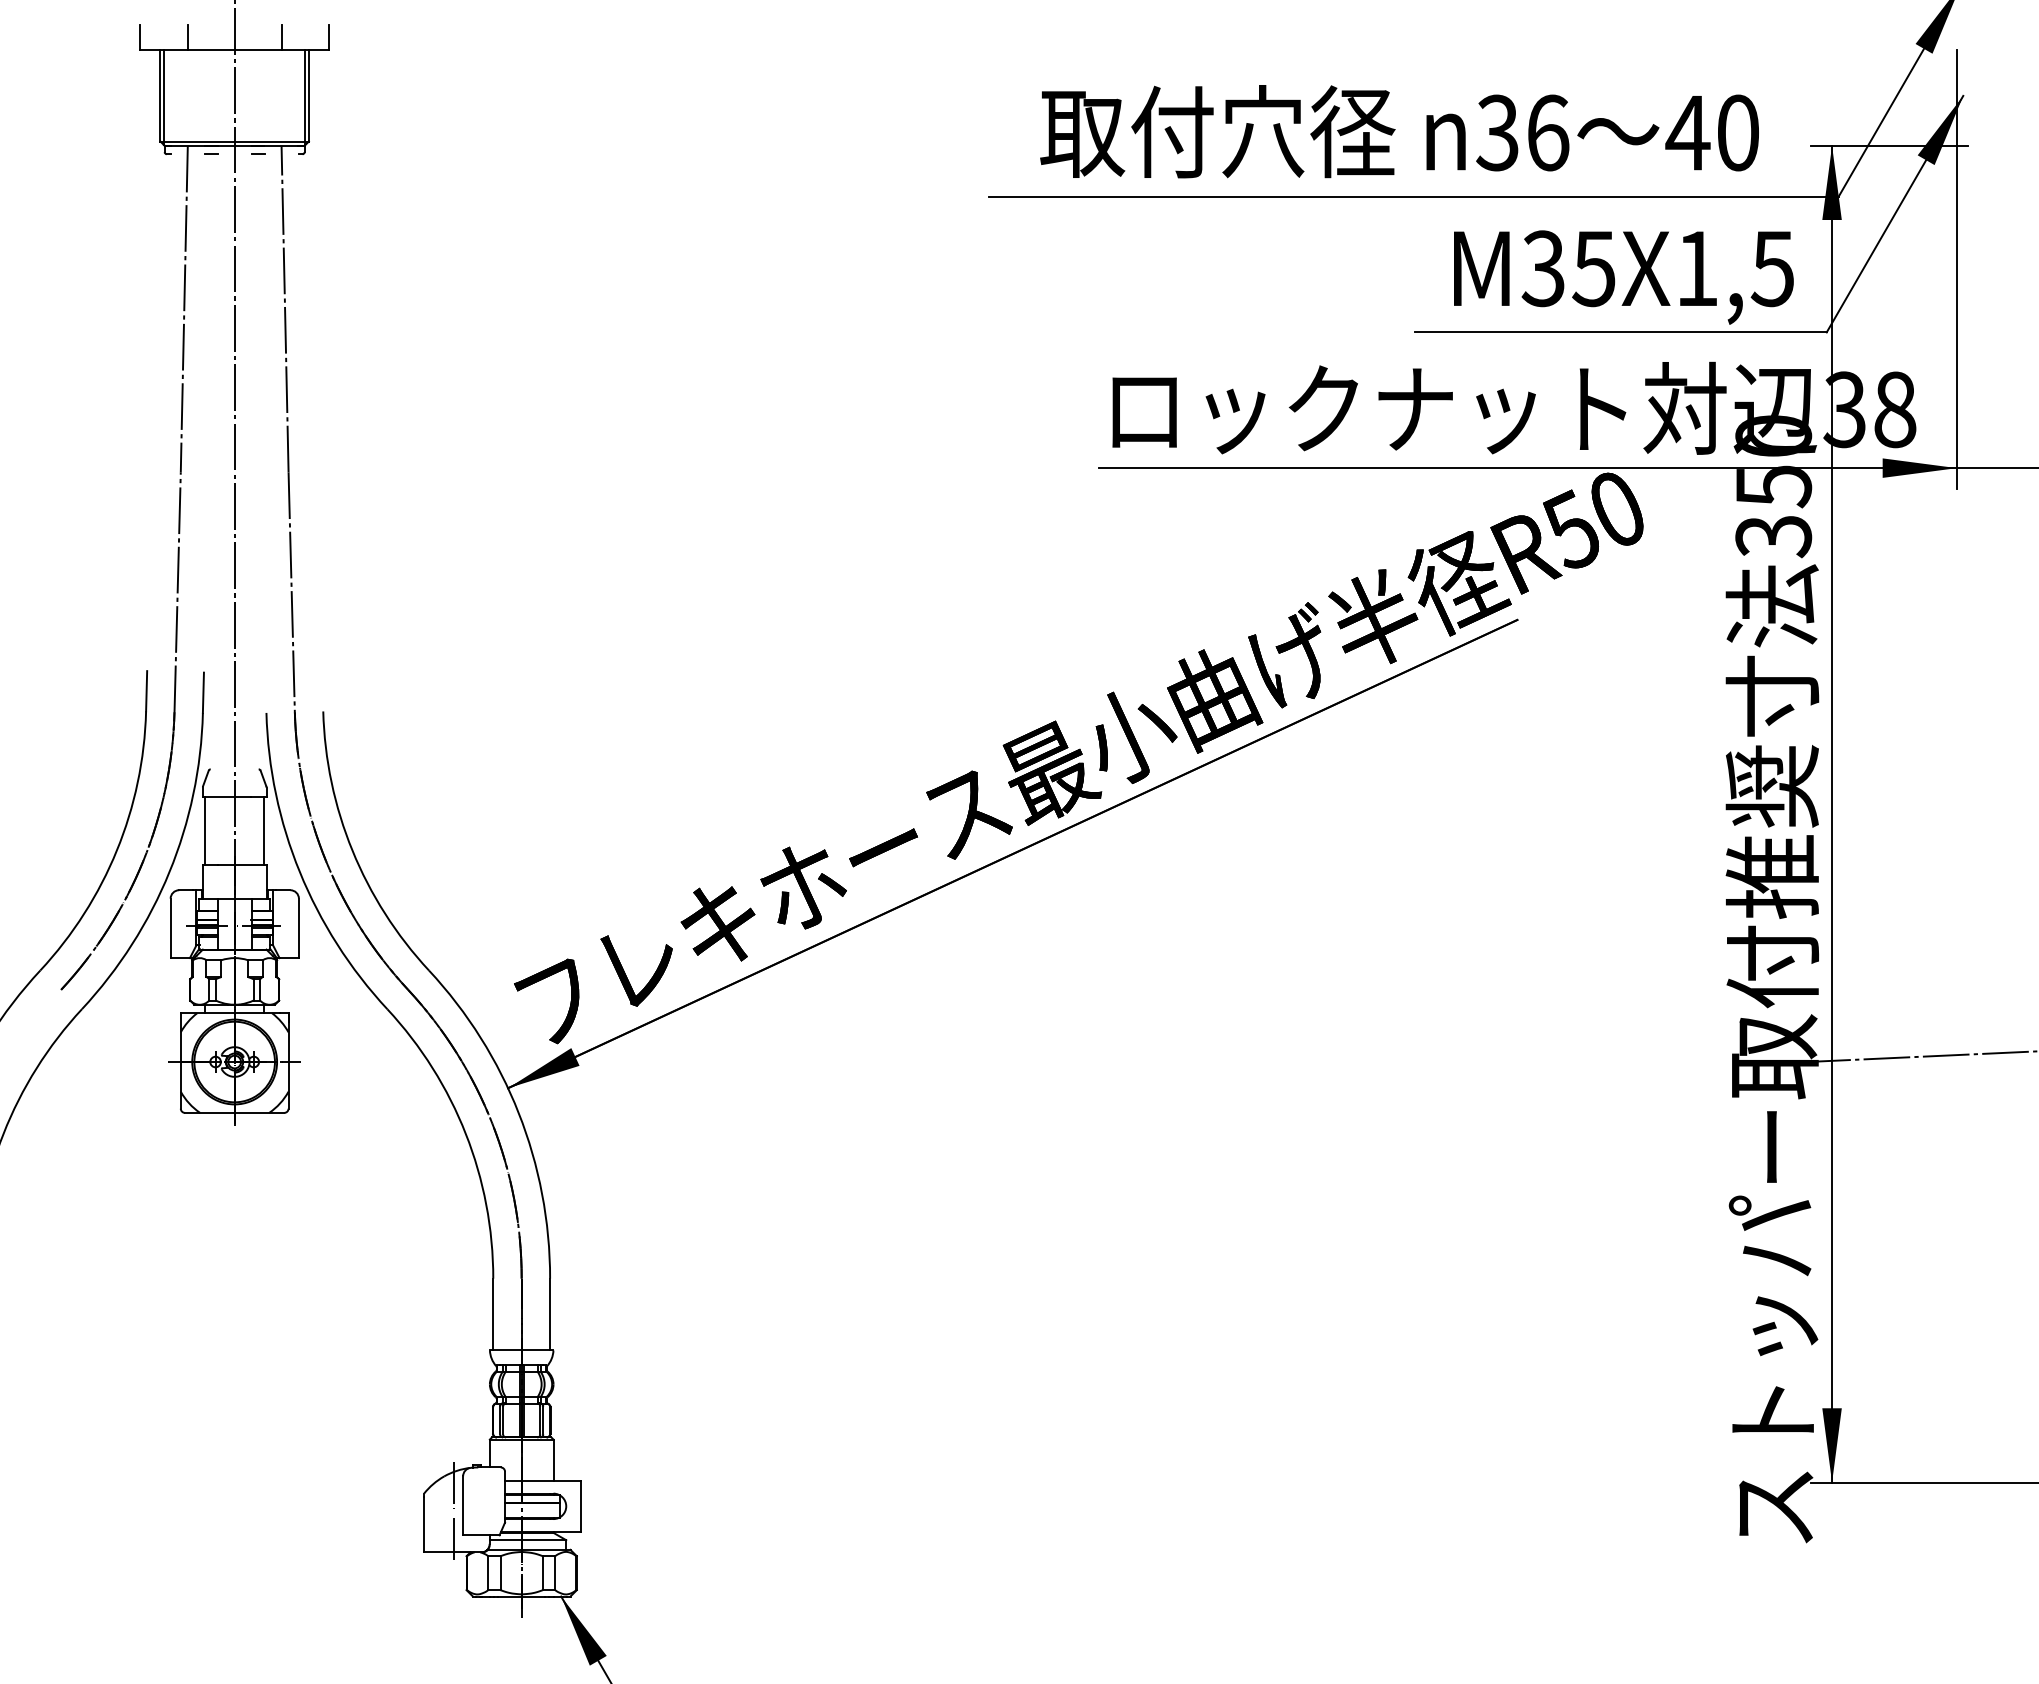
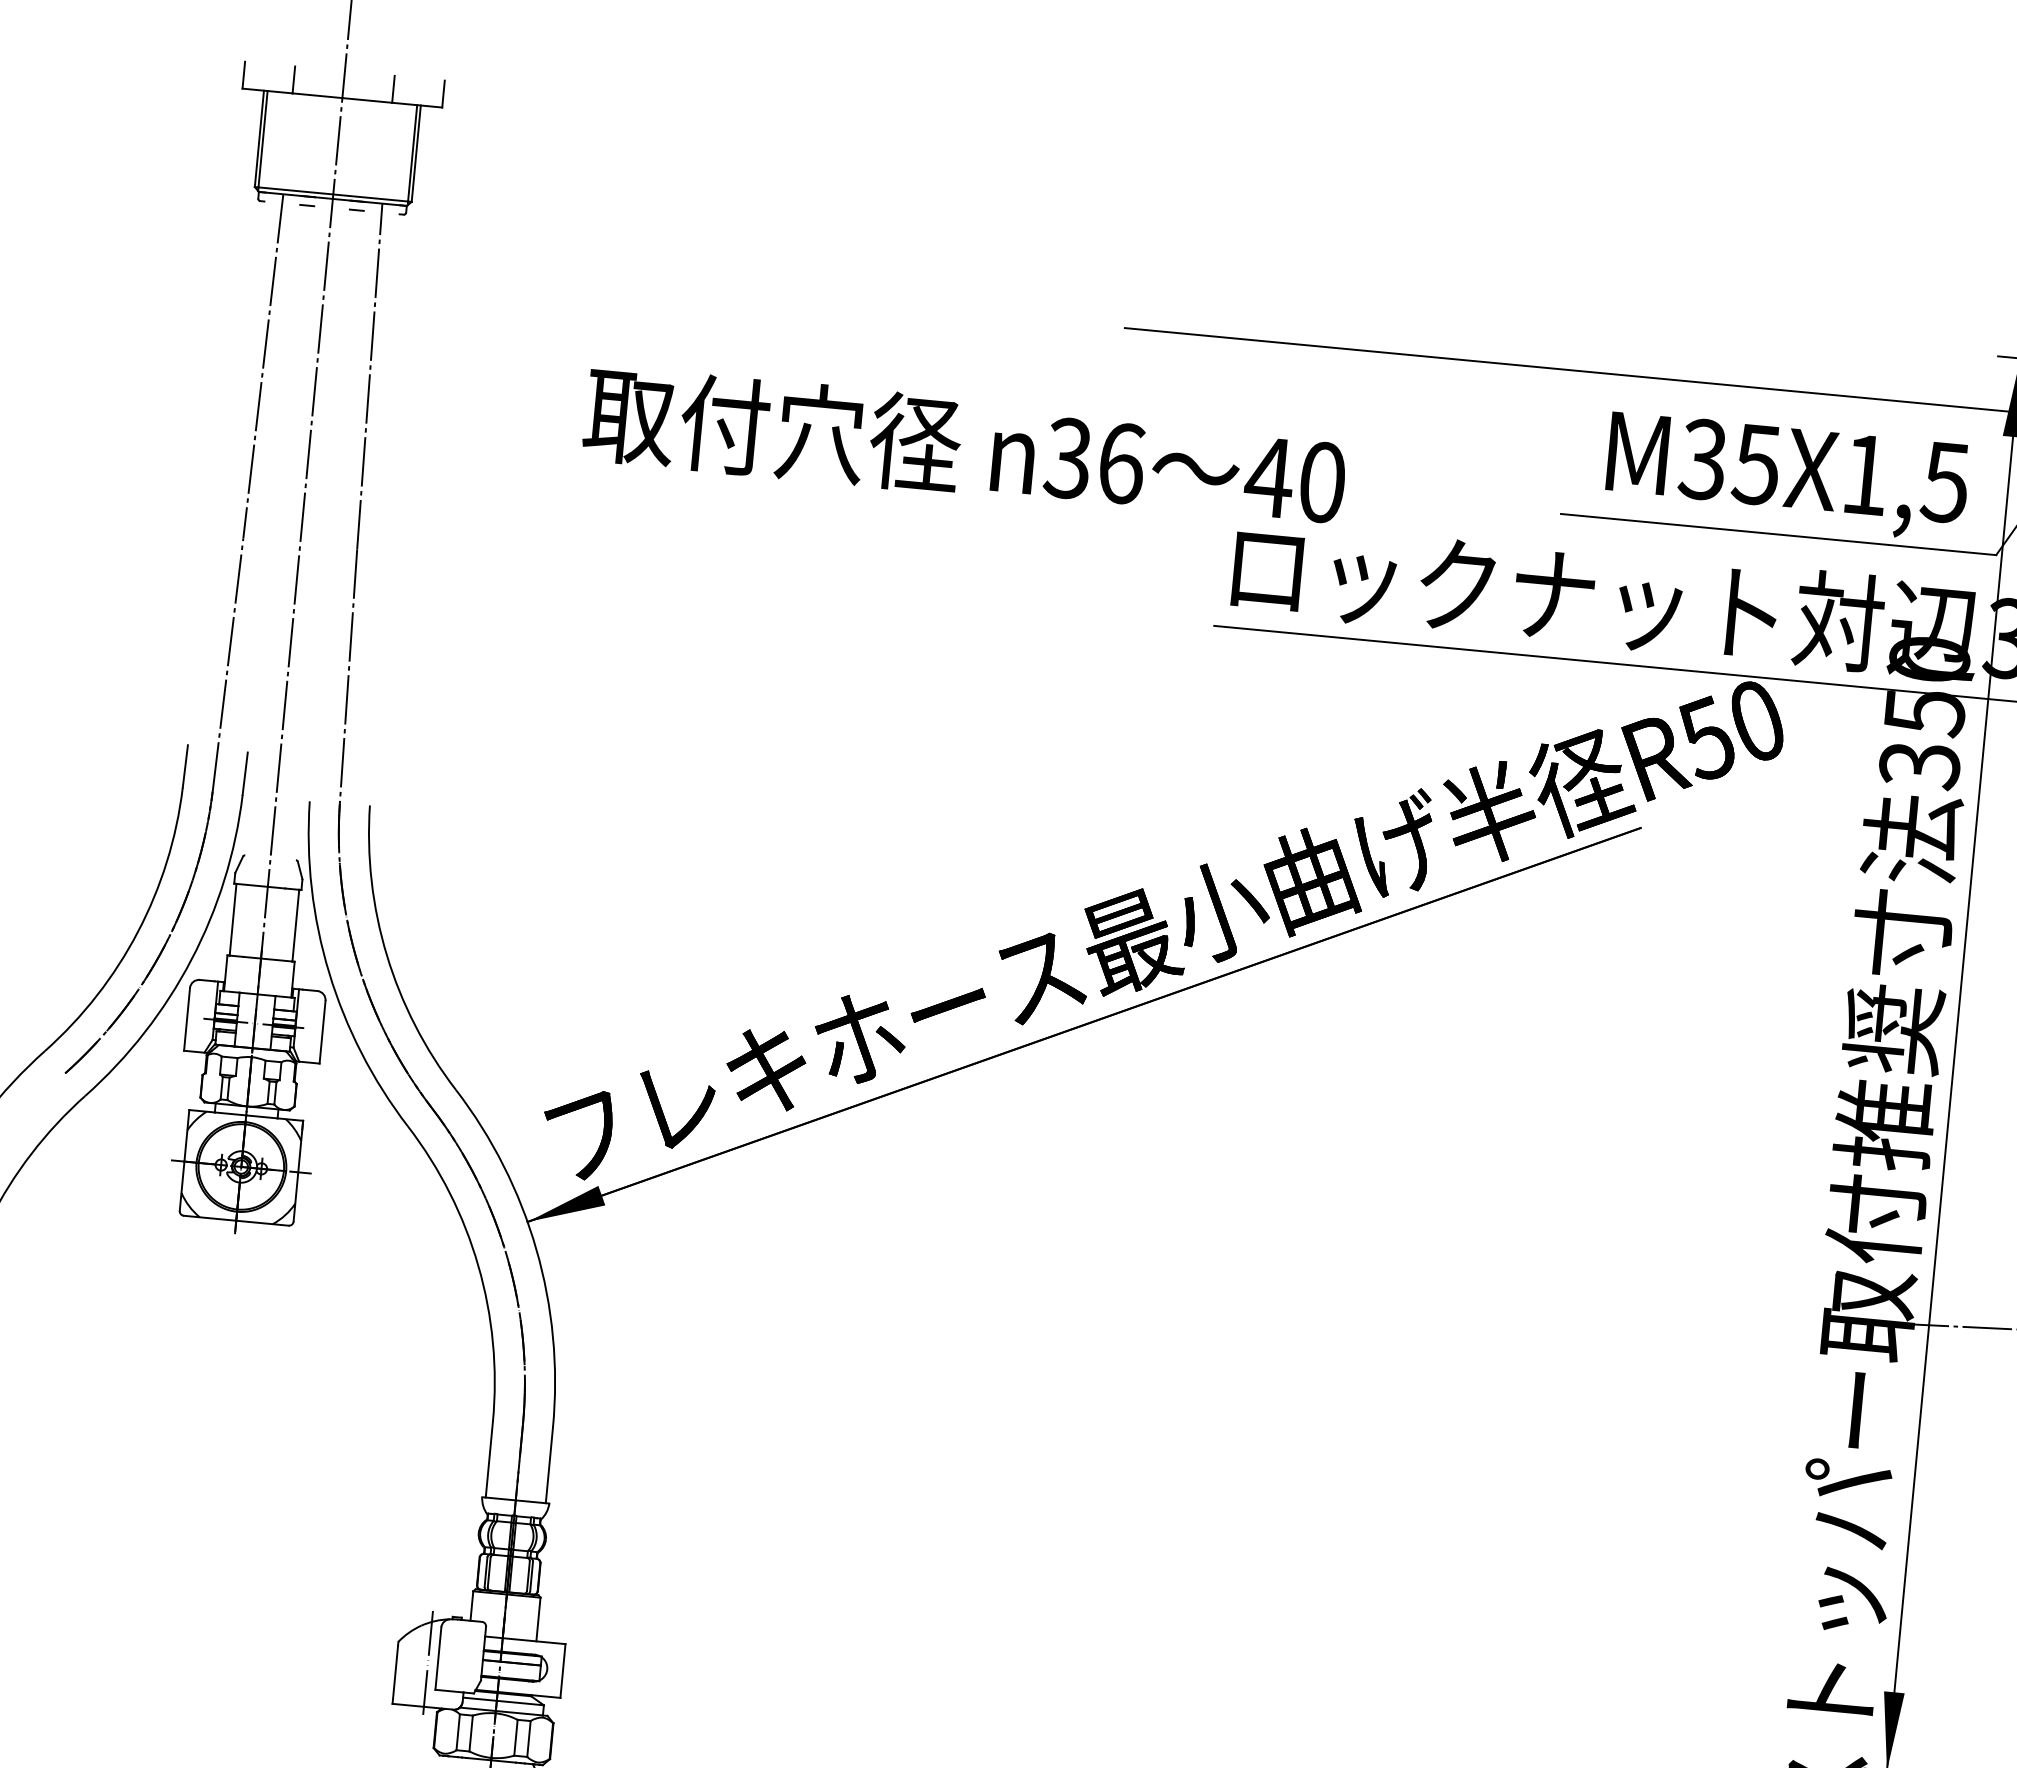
text: (1399, 131) -> (964, 447), moved

